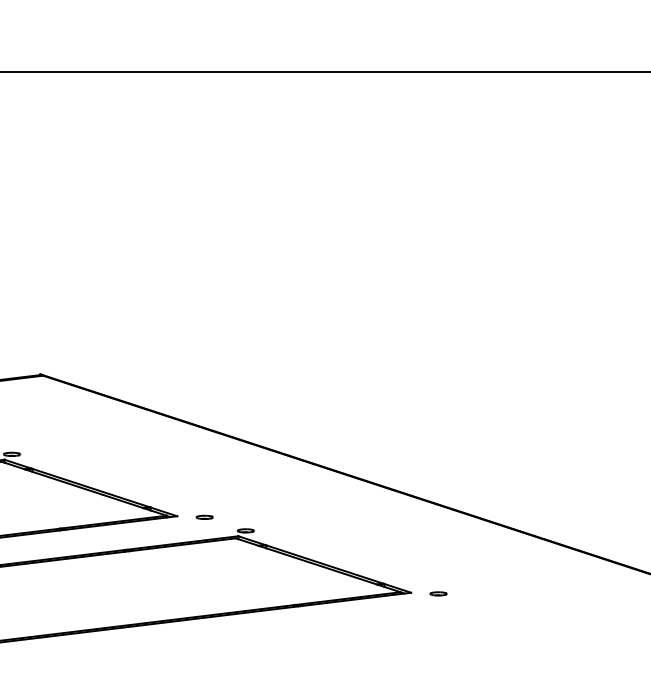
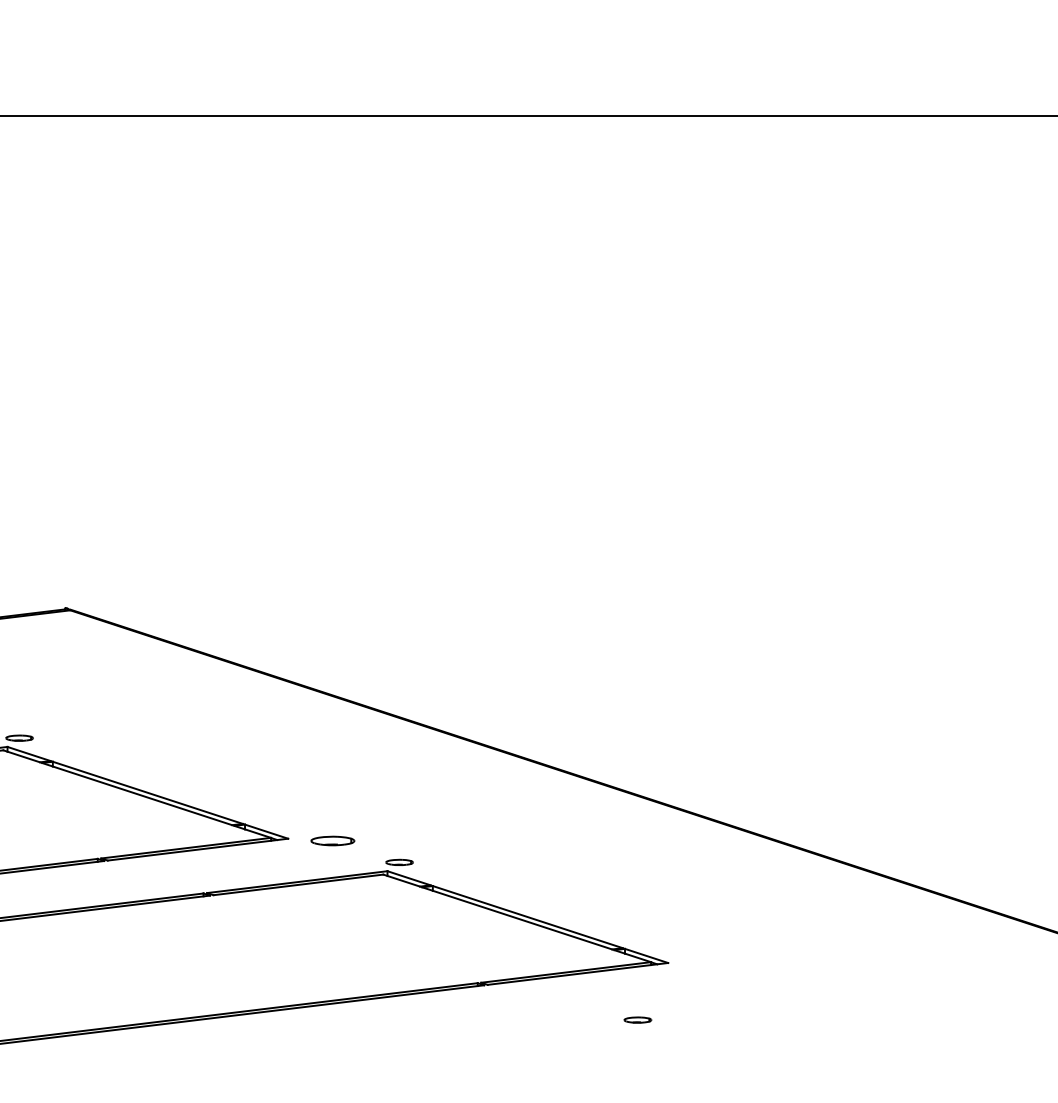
part: (204, 516) -> (332, 839), size x1.6
part: (438, 593) -> (637, 1019), moved

